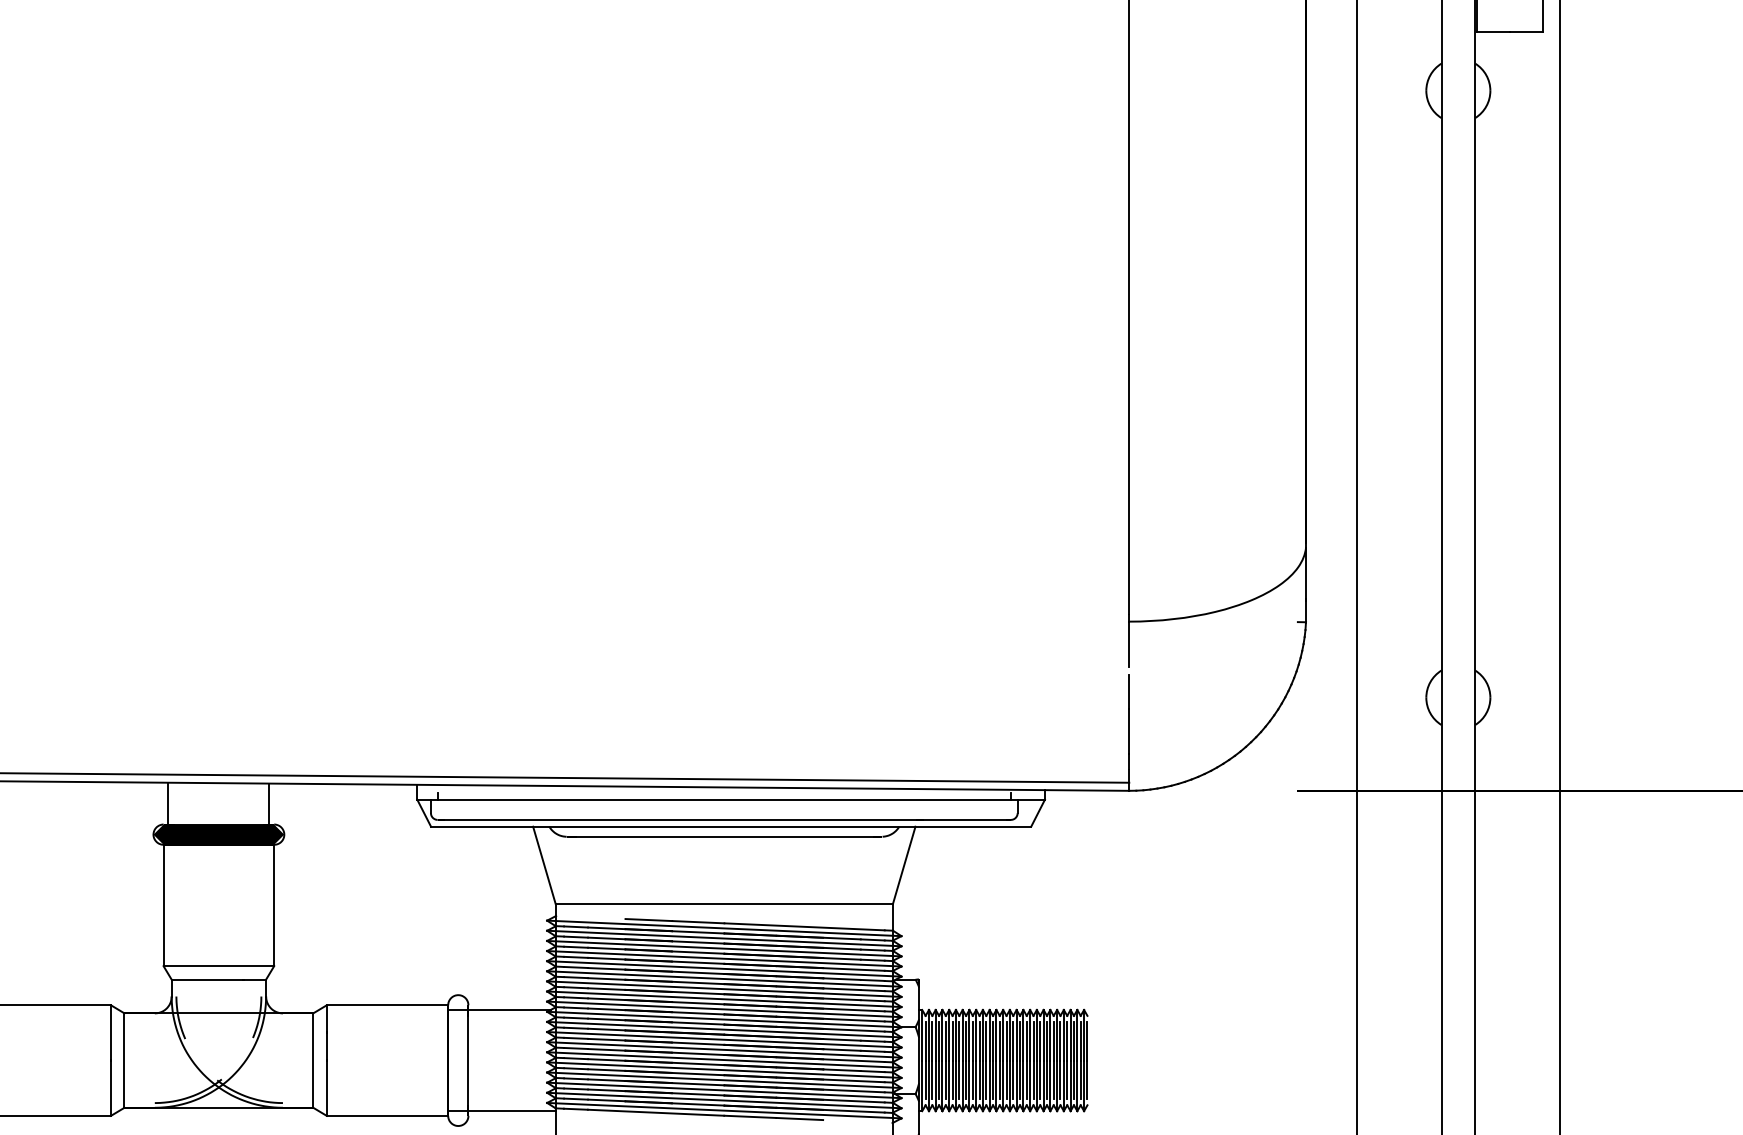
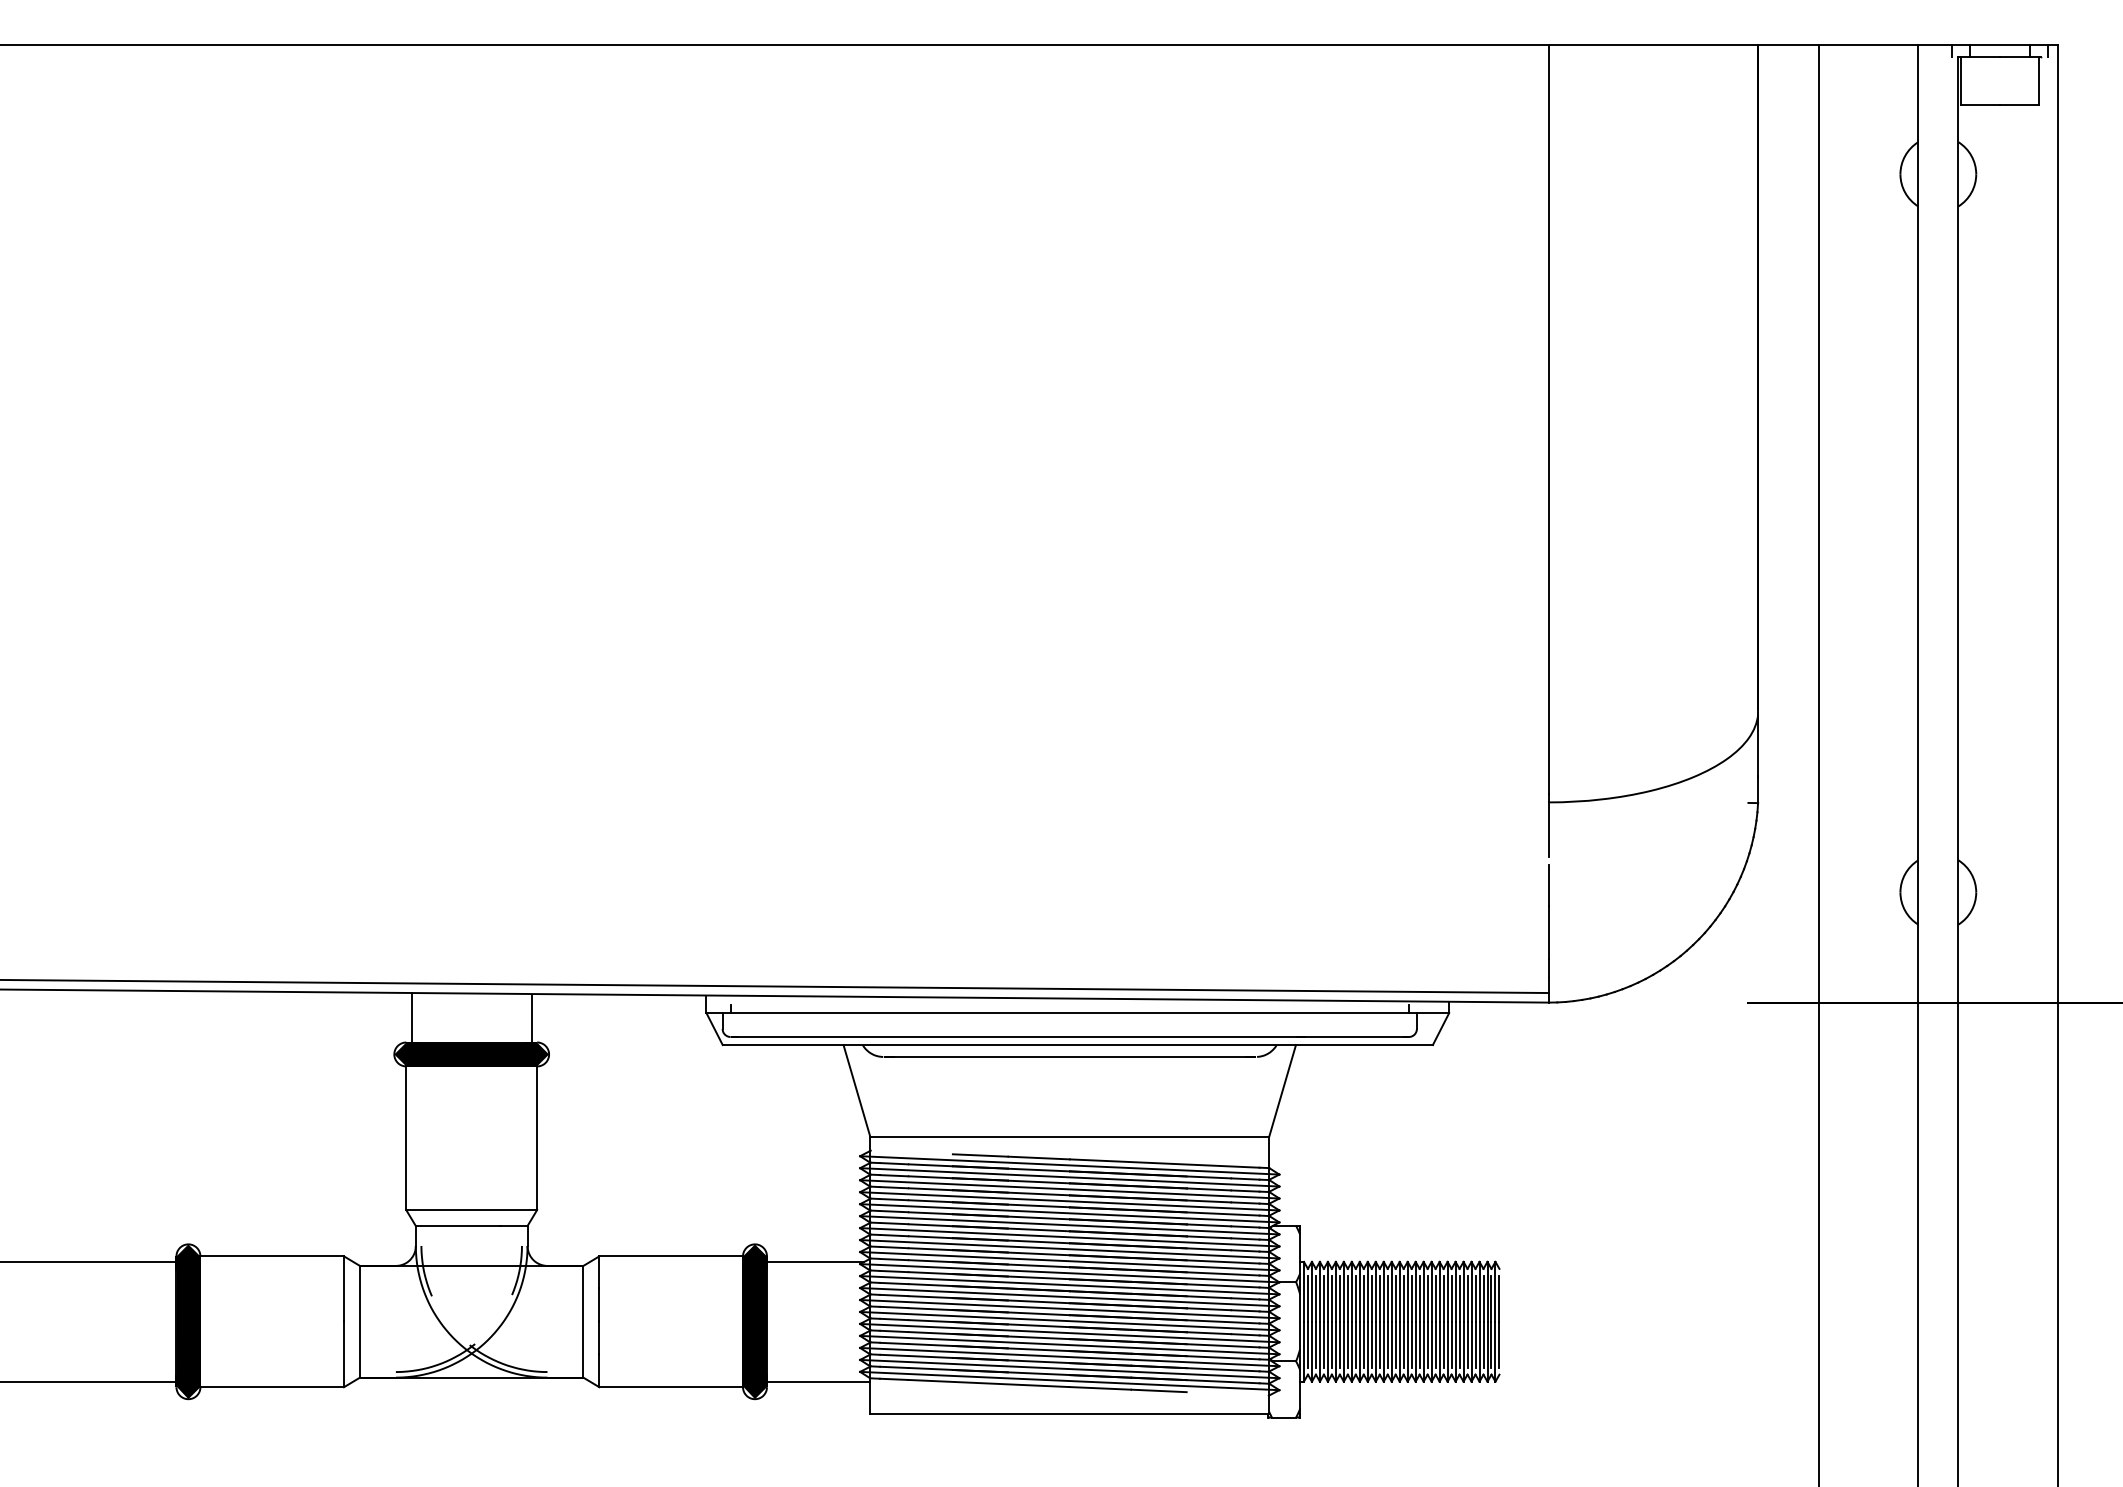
fill: (457, 1060) -> (754, 1321), added

